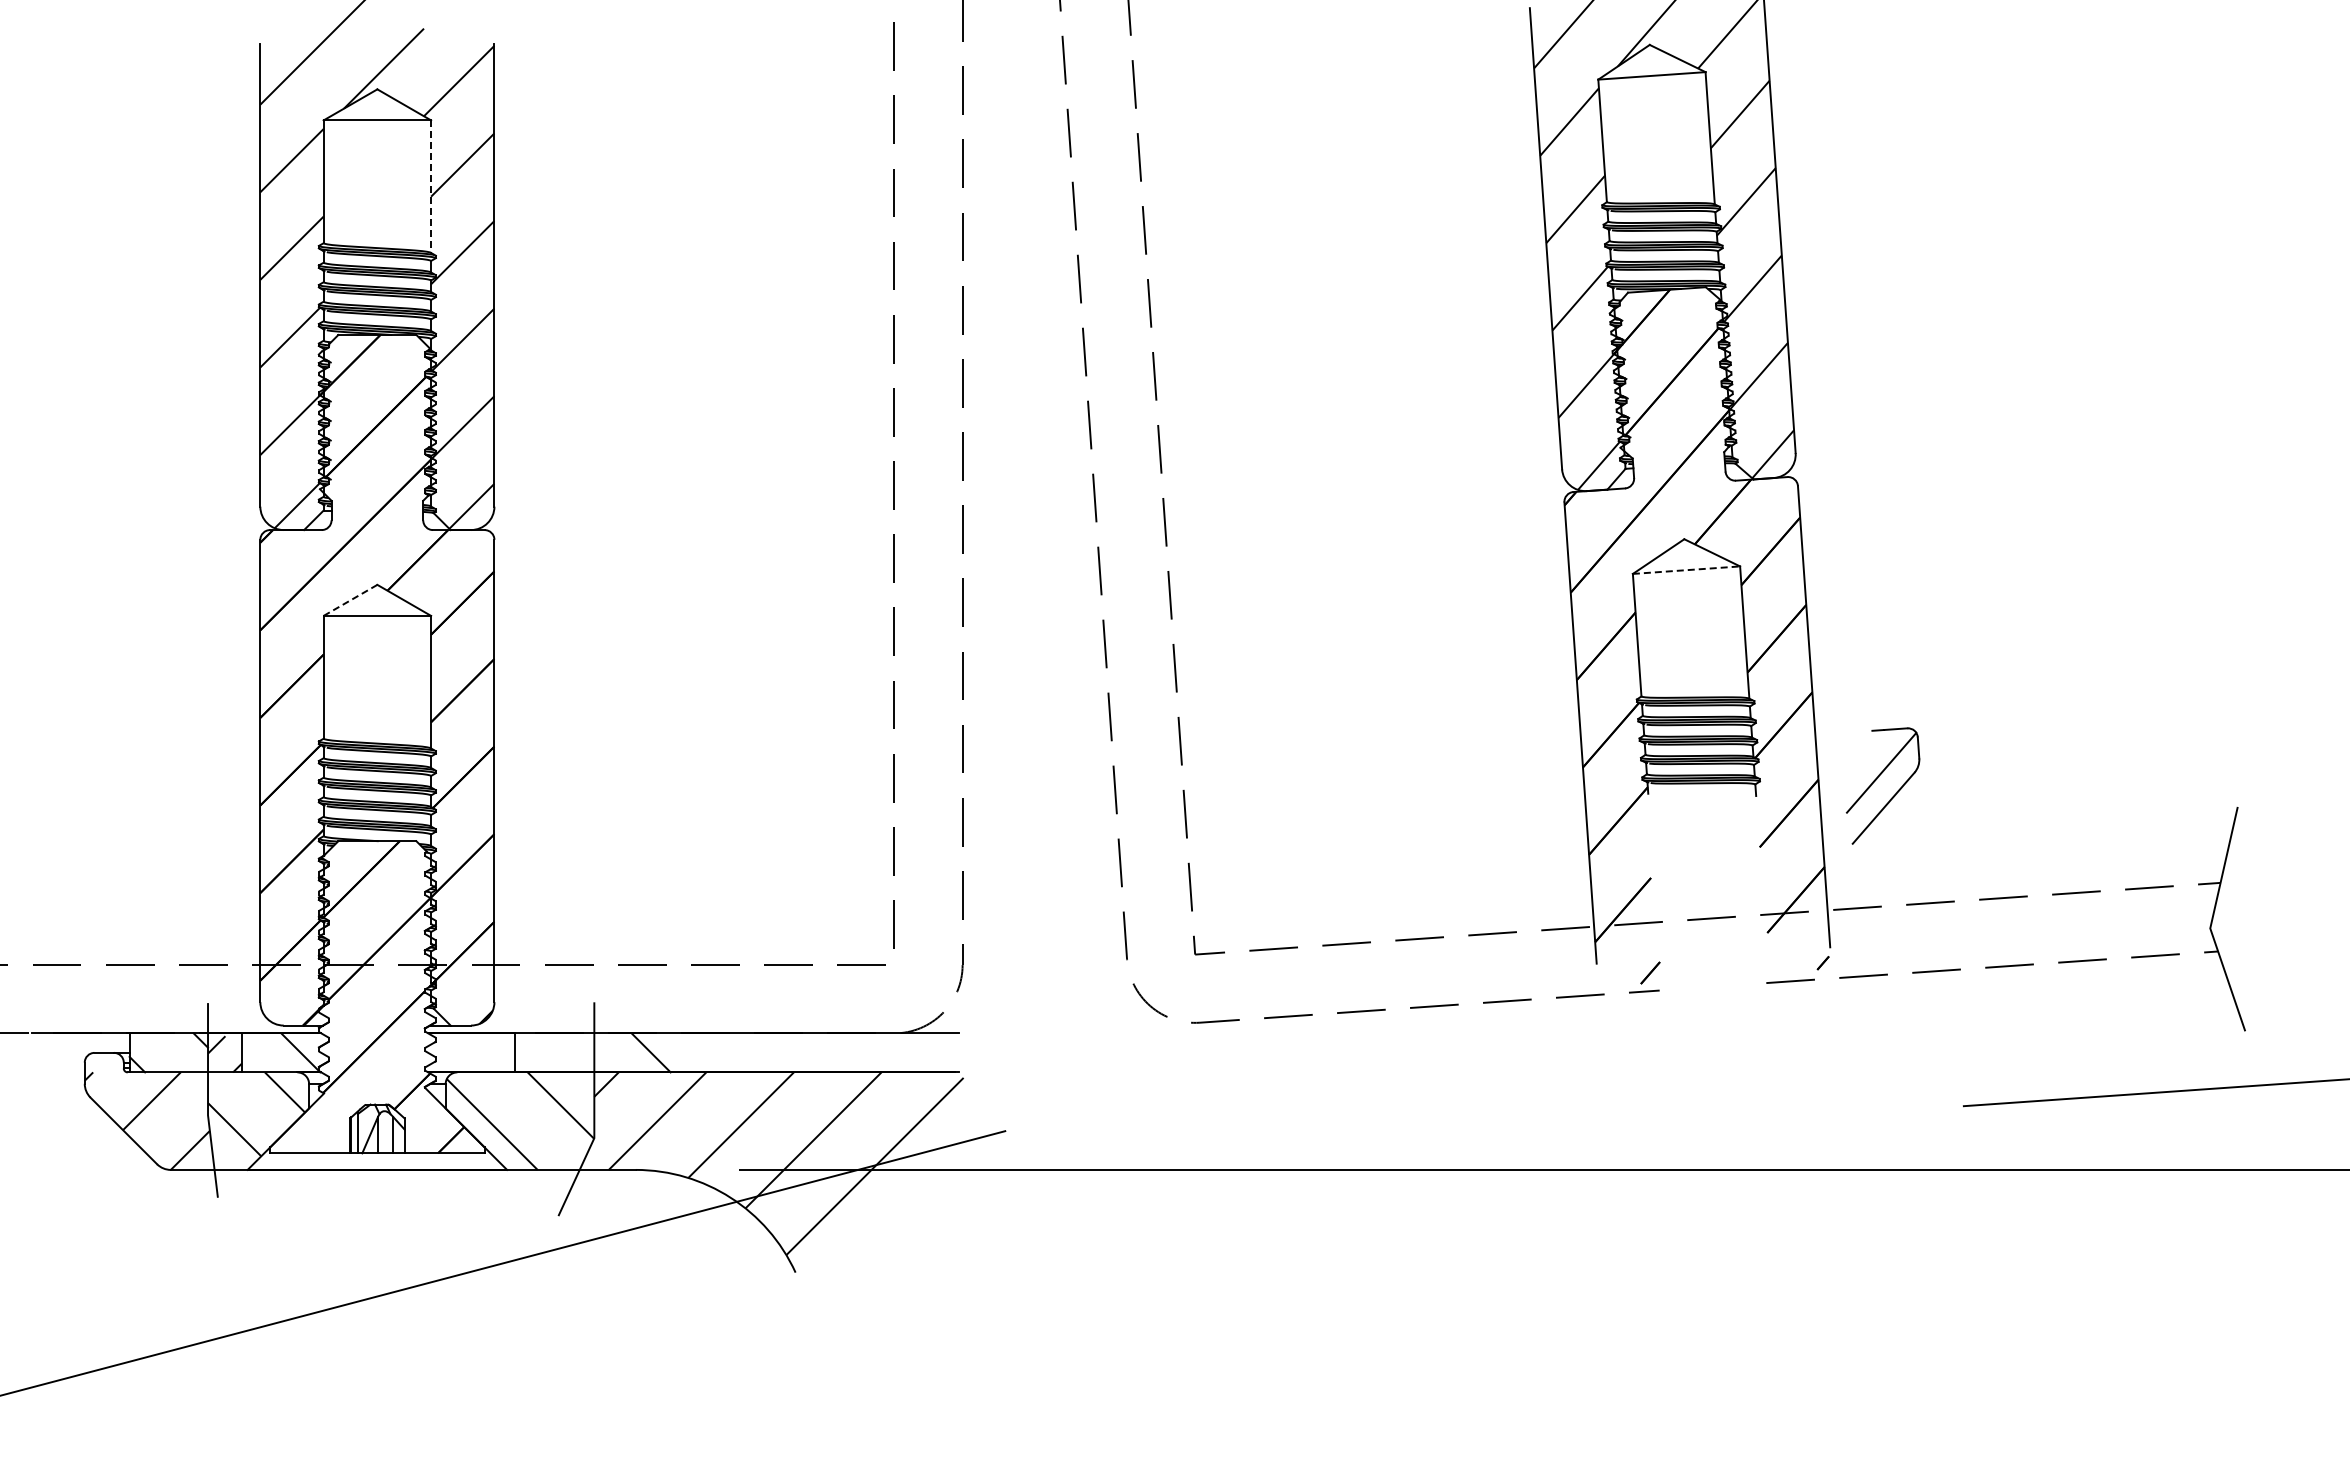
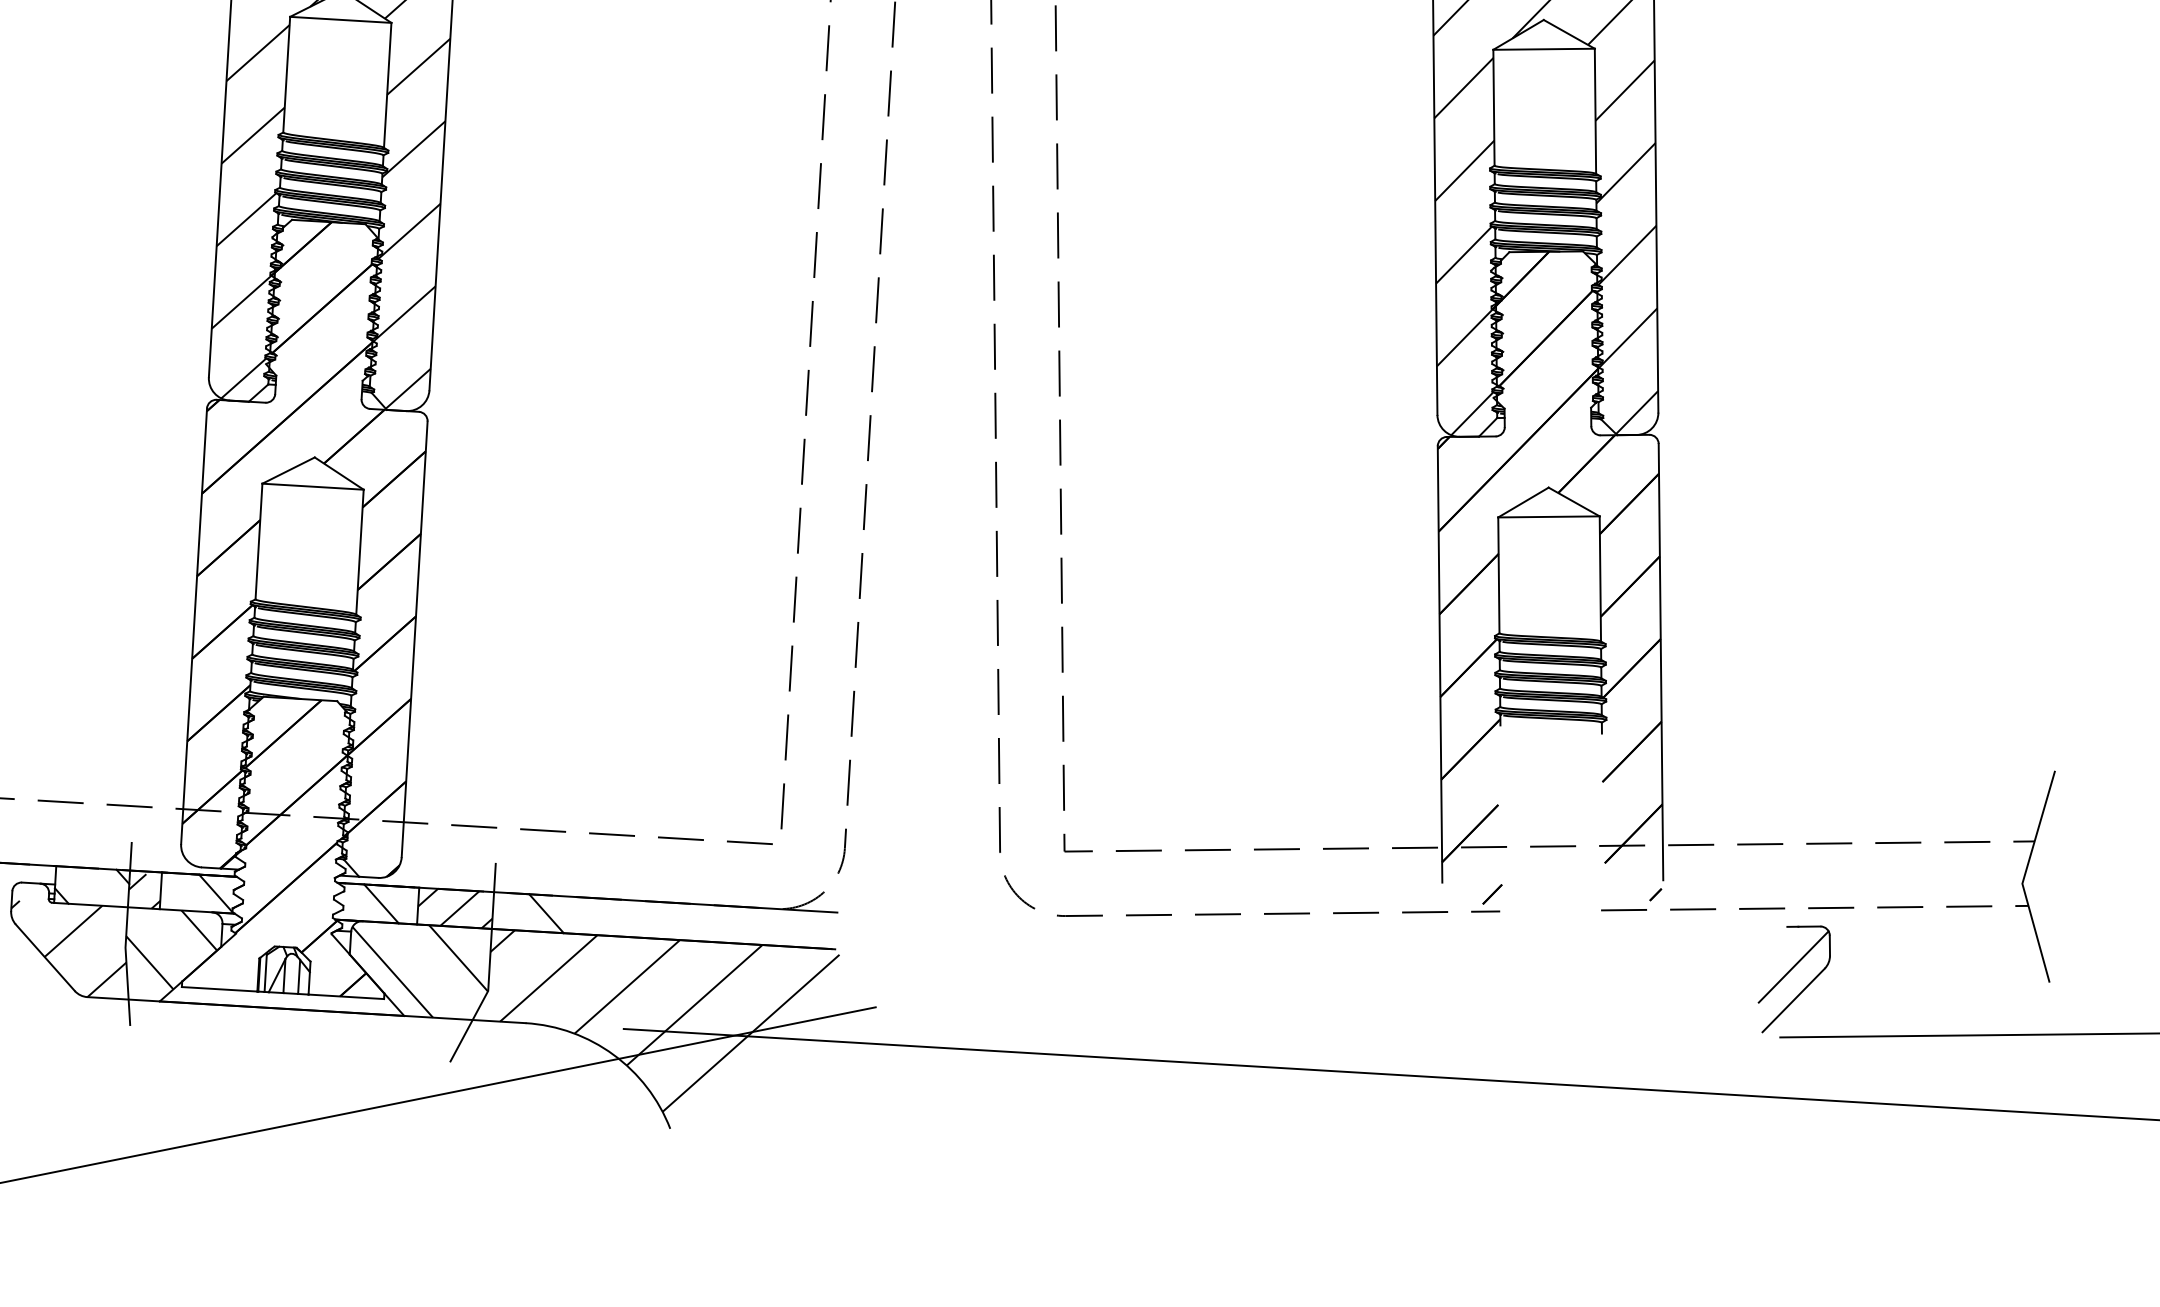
line: (431, 187) -> (388, 86), dashed -> solid
line: (1686, 570) -> (1548, 517), dashed -> solid
line: (350, 600) -> (288, 470), dashed -> solid
part: (1877, 779) -> (1789, 973), moved
line: (475, 1052) -> (381, 903), added
hatch: (554, 1052) -> (455, 907), added

